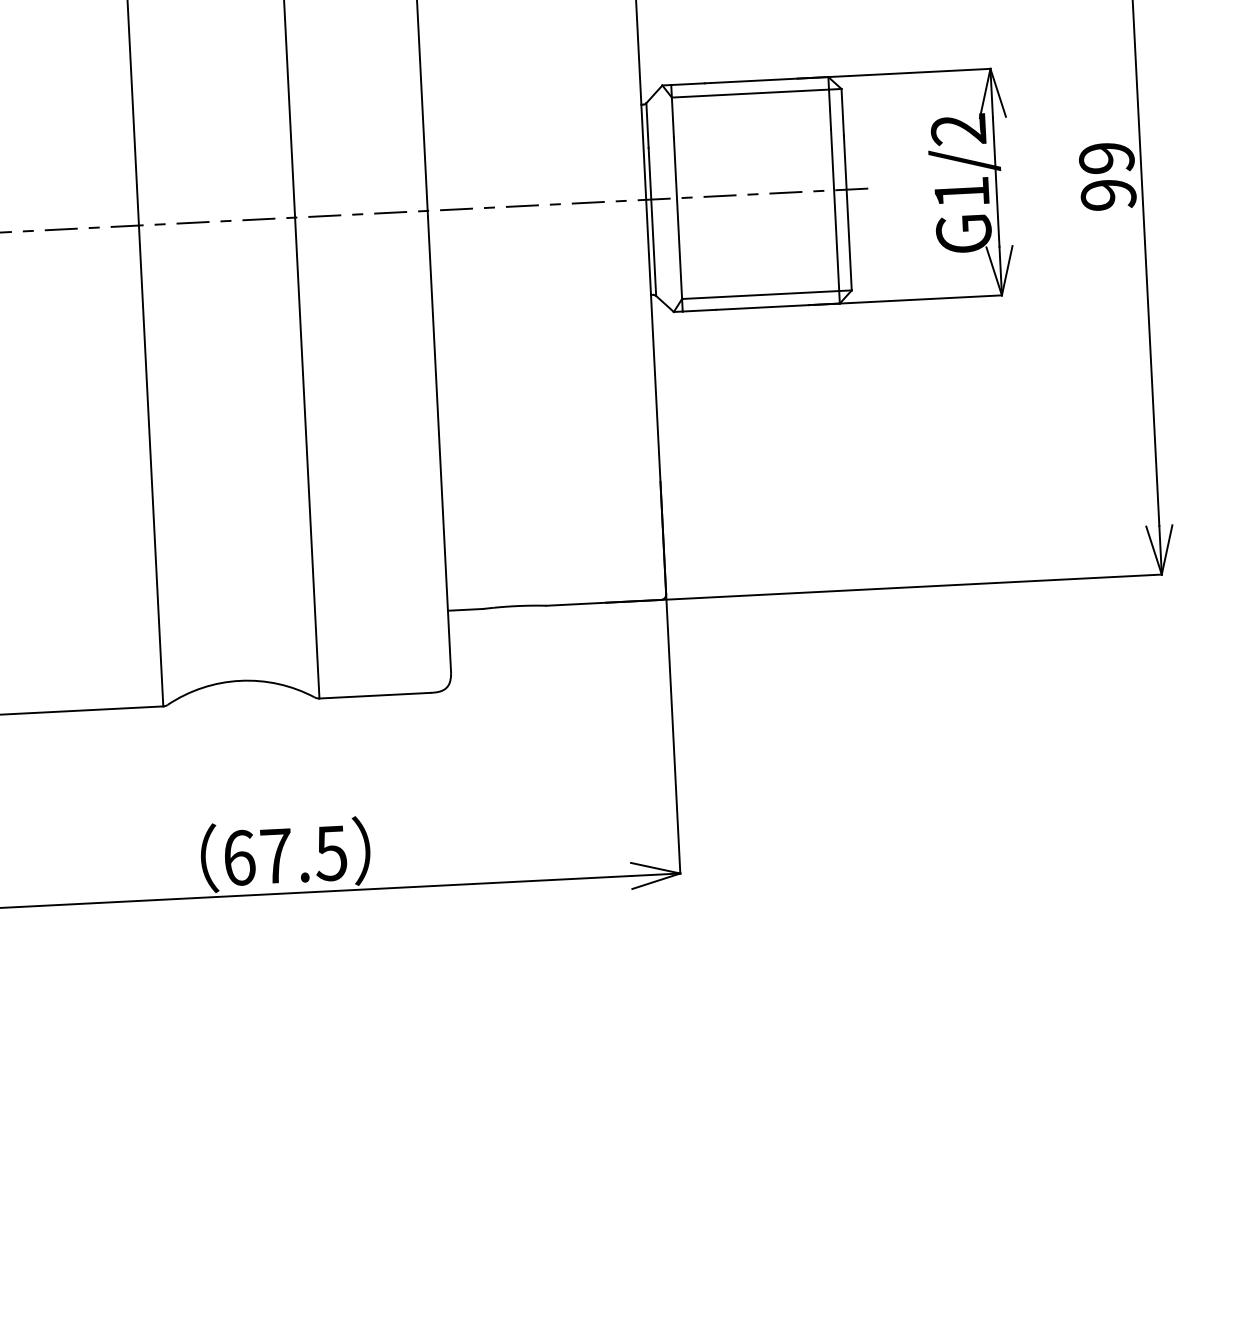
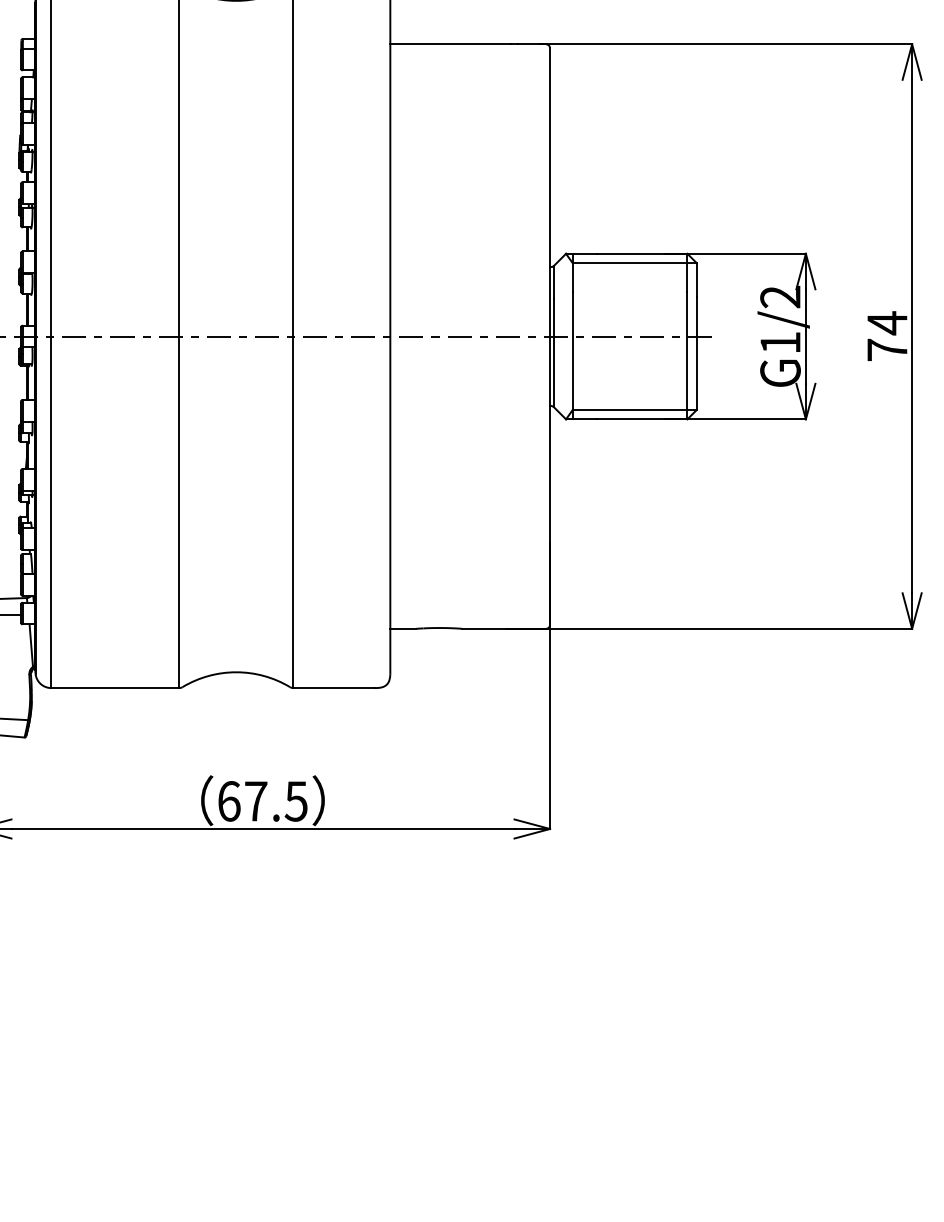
text: (1107, 176) -> (887, 336), 99 -> 74

